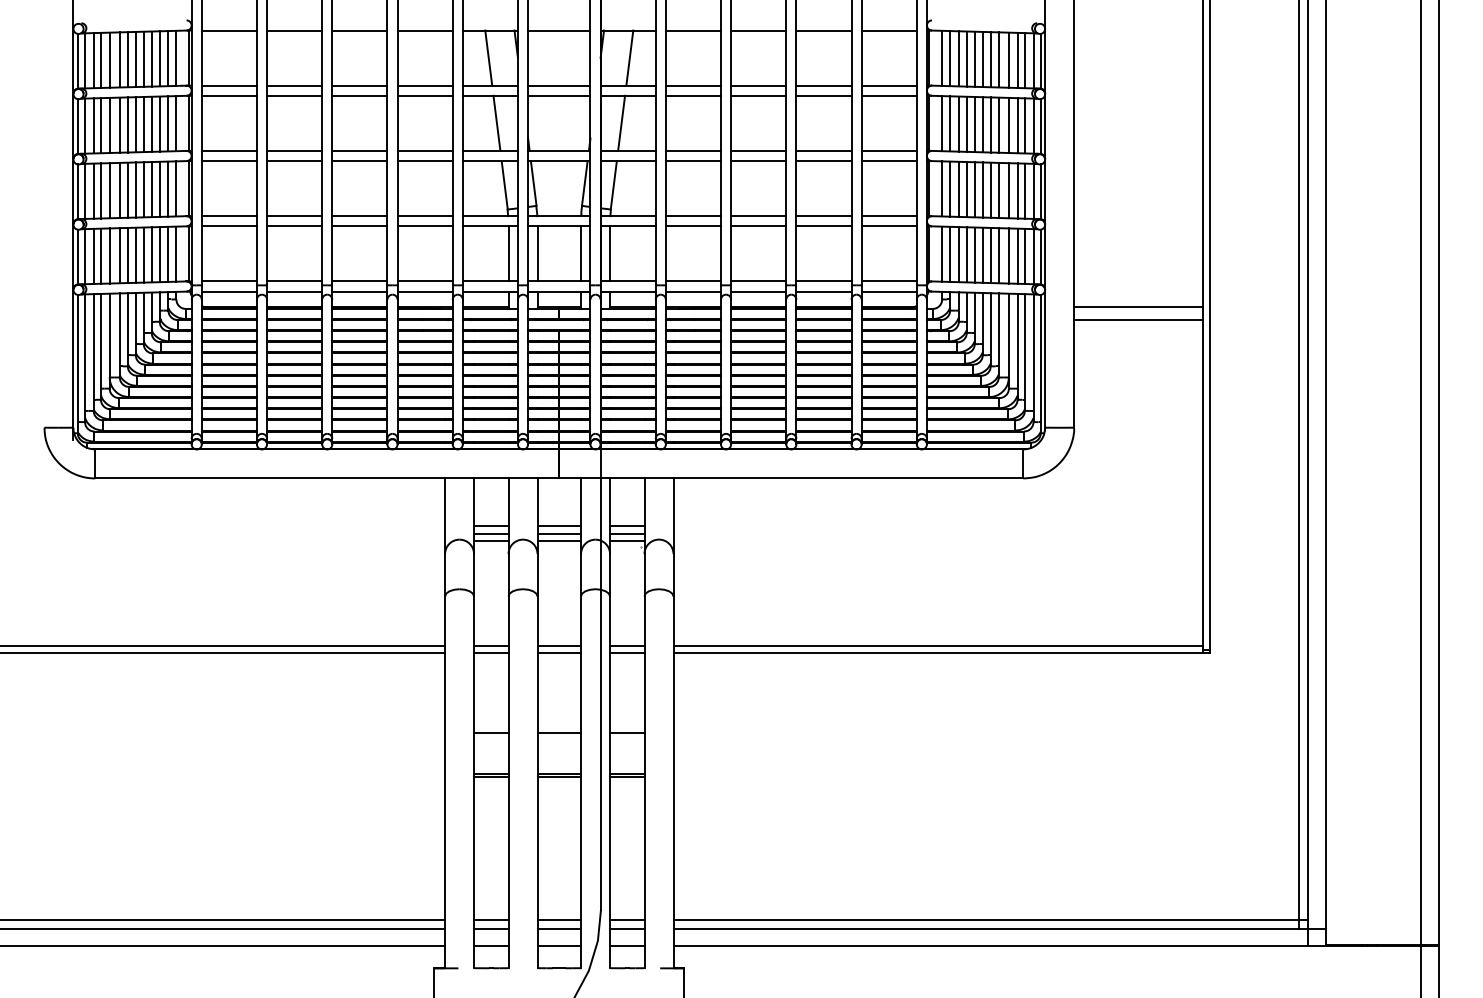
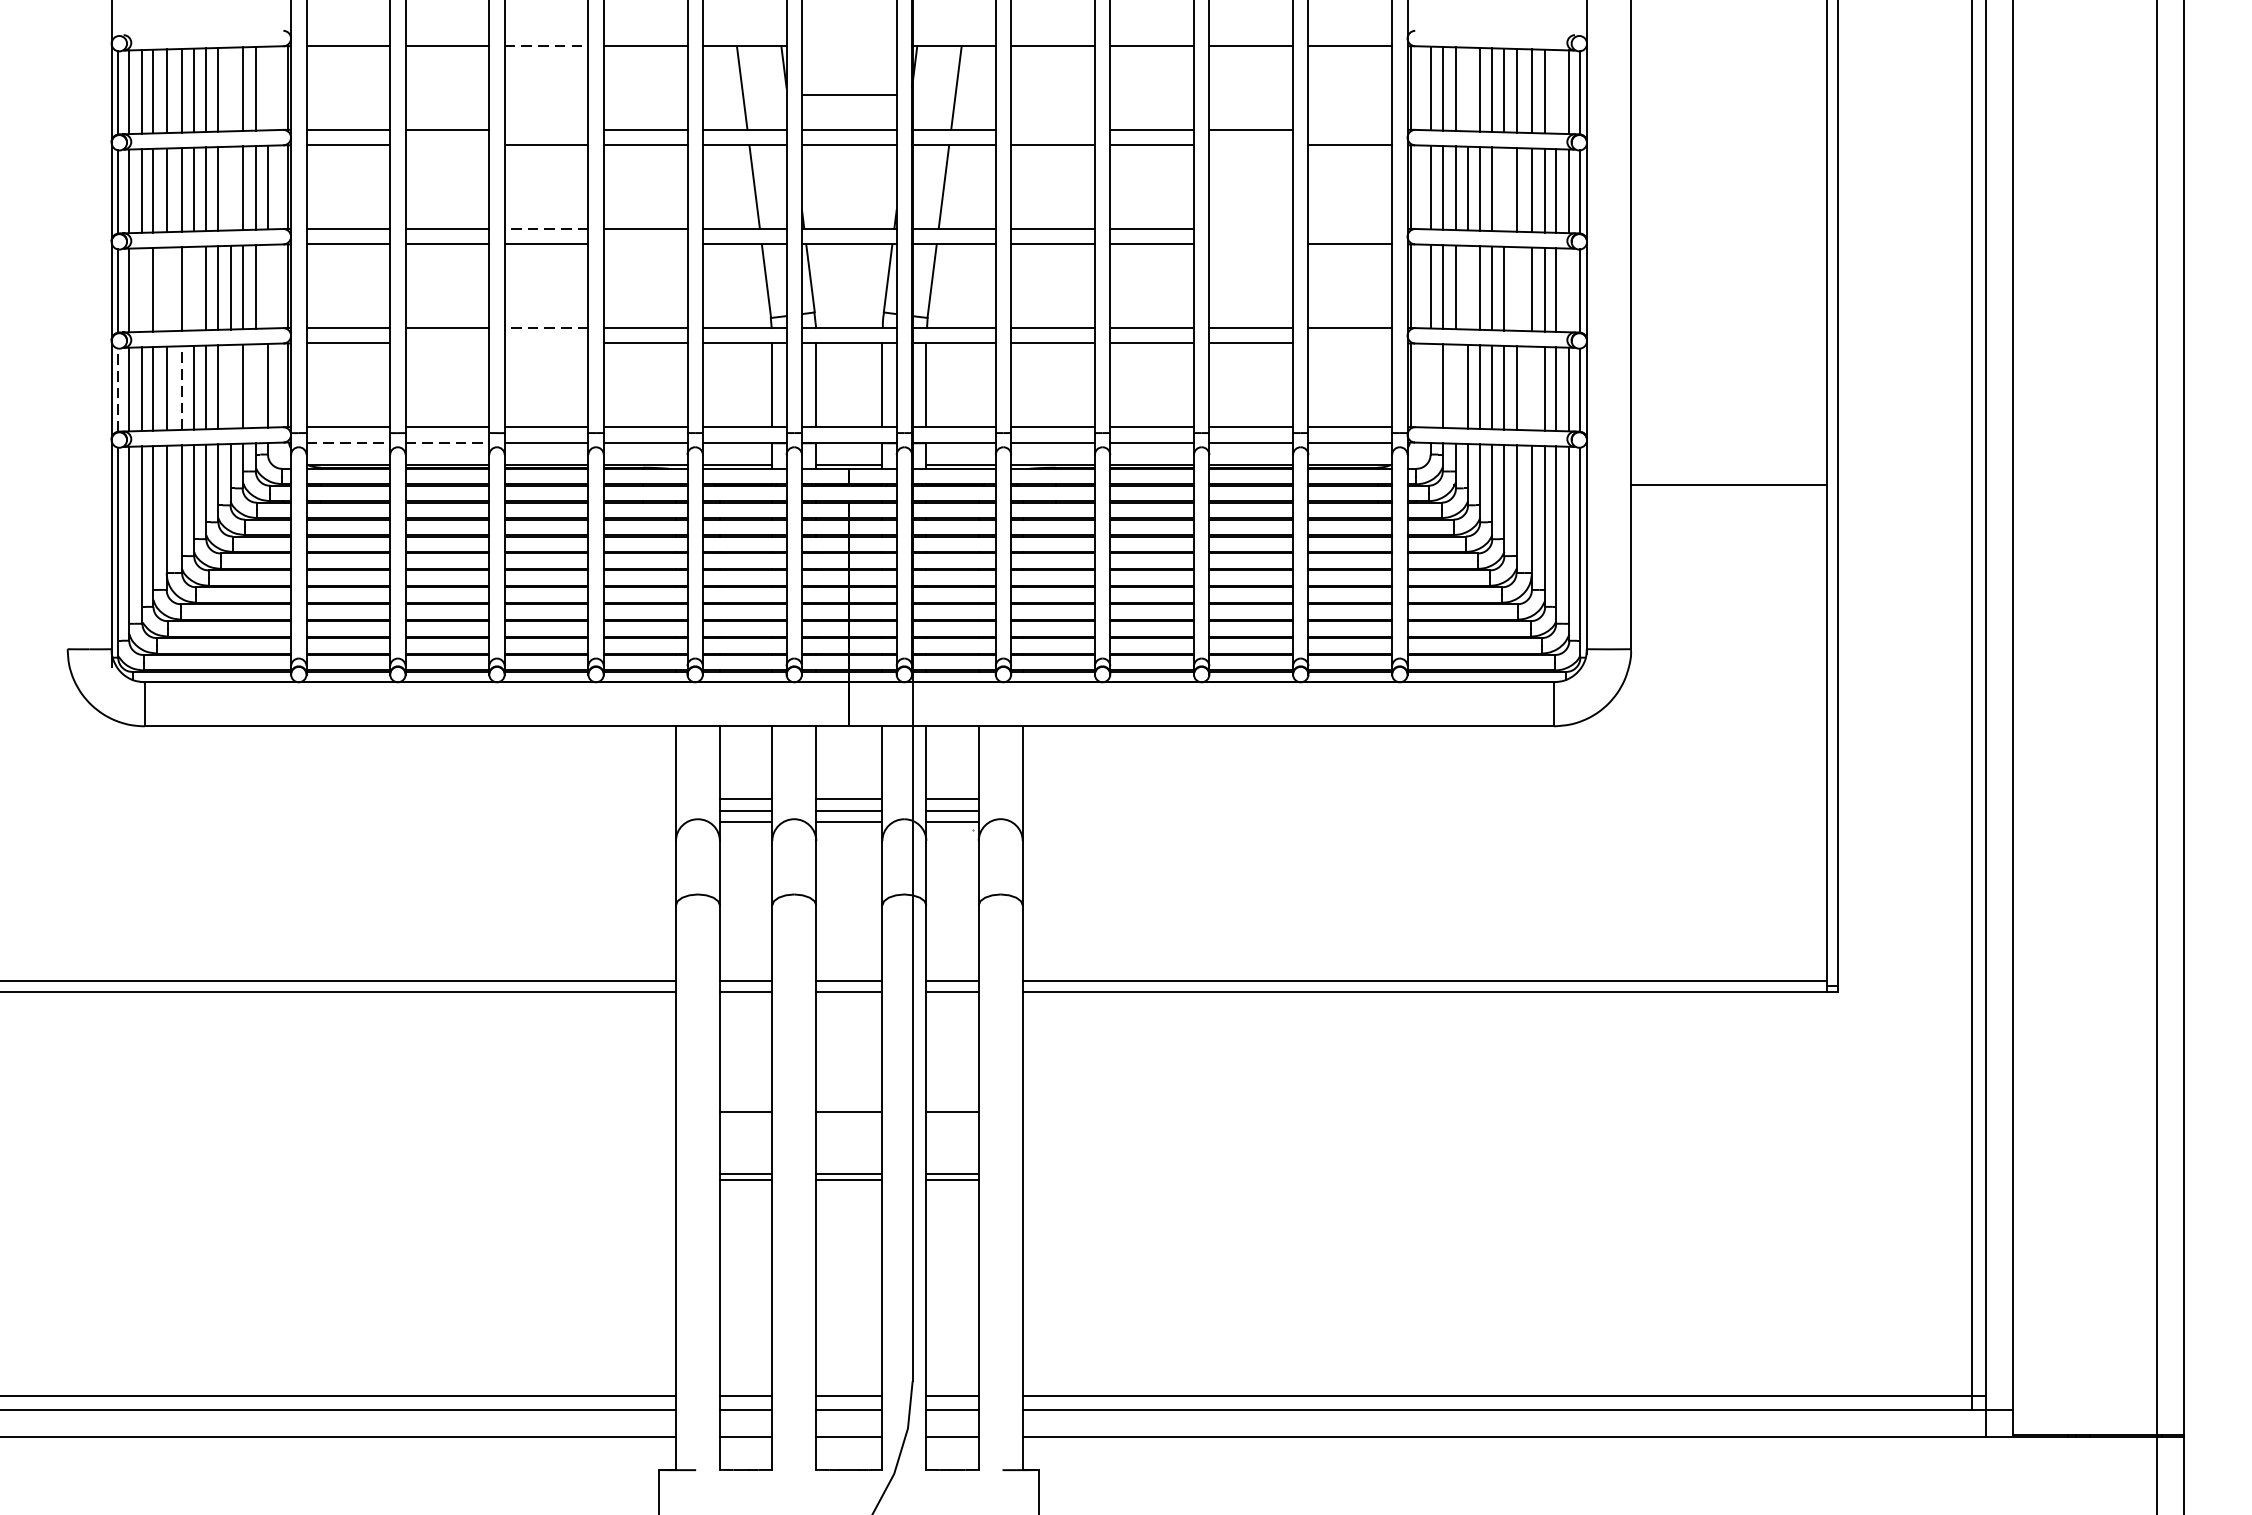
line: (359, 30) -> (545, 46), solid -> dashed
line: (559, 30) -> (849, 94), moved
line: (176, 57) -> (268, 87), removed
line: (151, 58) -> (230, 88), removed
line: (966, 58) -> (1467, 88), removed
line: (1024, 60) -> (1555, 91), removed
line: (359, 85) -> (545, 129), removed
line: (693, 85) -> (1053, 129), removed
line: (888, 85) -> (1349, 129), removed
line: (294, 95) -> (447, 144), removed
line: (823, 95) -> (1250, 144), removed
line: (151, 123) -> (230, 187), removed
line: (990, 124) -> (1504, 188), removed
line: (359, 150) -> (545, 228), solid -> dashed
line: (823, 150) -> (1250, 228), removed
line: (888, 150) -> (1349, 228), removed
line: (424, 161) -> (644, 245), removed
line: (823, 161) -> (1250, 245), removed
line: (176, 188) -> (268, 286), removed
line: (127, 189) -> (193, 287), removed
line: (966, 189) -> (1467, 287), removed
line: (93, 190) -> (142, 289), removed
line: (109, 190) -> (166, 289), removed
line: (998, 190) -> (1516, 289), removed
line: (1033, 190) -> (1569, 289), removed
line: (359, 216) -> (545, 328), solid -> dashed
line: (294, 226) -> (447, 343), removed
line: (359, 226) -> (545, 343), removed
line: (888, 226) -> (1349, 343), removed
line: (168, 253) -> (255, 384), removed
line: (942, 253) -> (1431, 384), removed
line: (151, 254) -> (230, 386), removed
line: (958, 254) -> (1455, 386), removed
line: (119, 255) -> (181, 387), solid -> dashed
line: (1008, 255) -> (1531, 387), removed
line: (77, 256) -> (117, 389), solid -> dashed
line: (229, 291) -> (348, 442), solid -> dashed
line: (294, 291) -> (447, 442), solid -> dashed
line: (1138, 306) -> (1728, 465), removed

